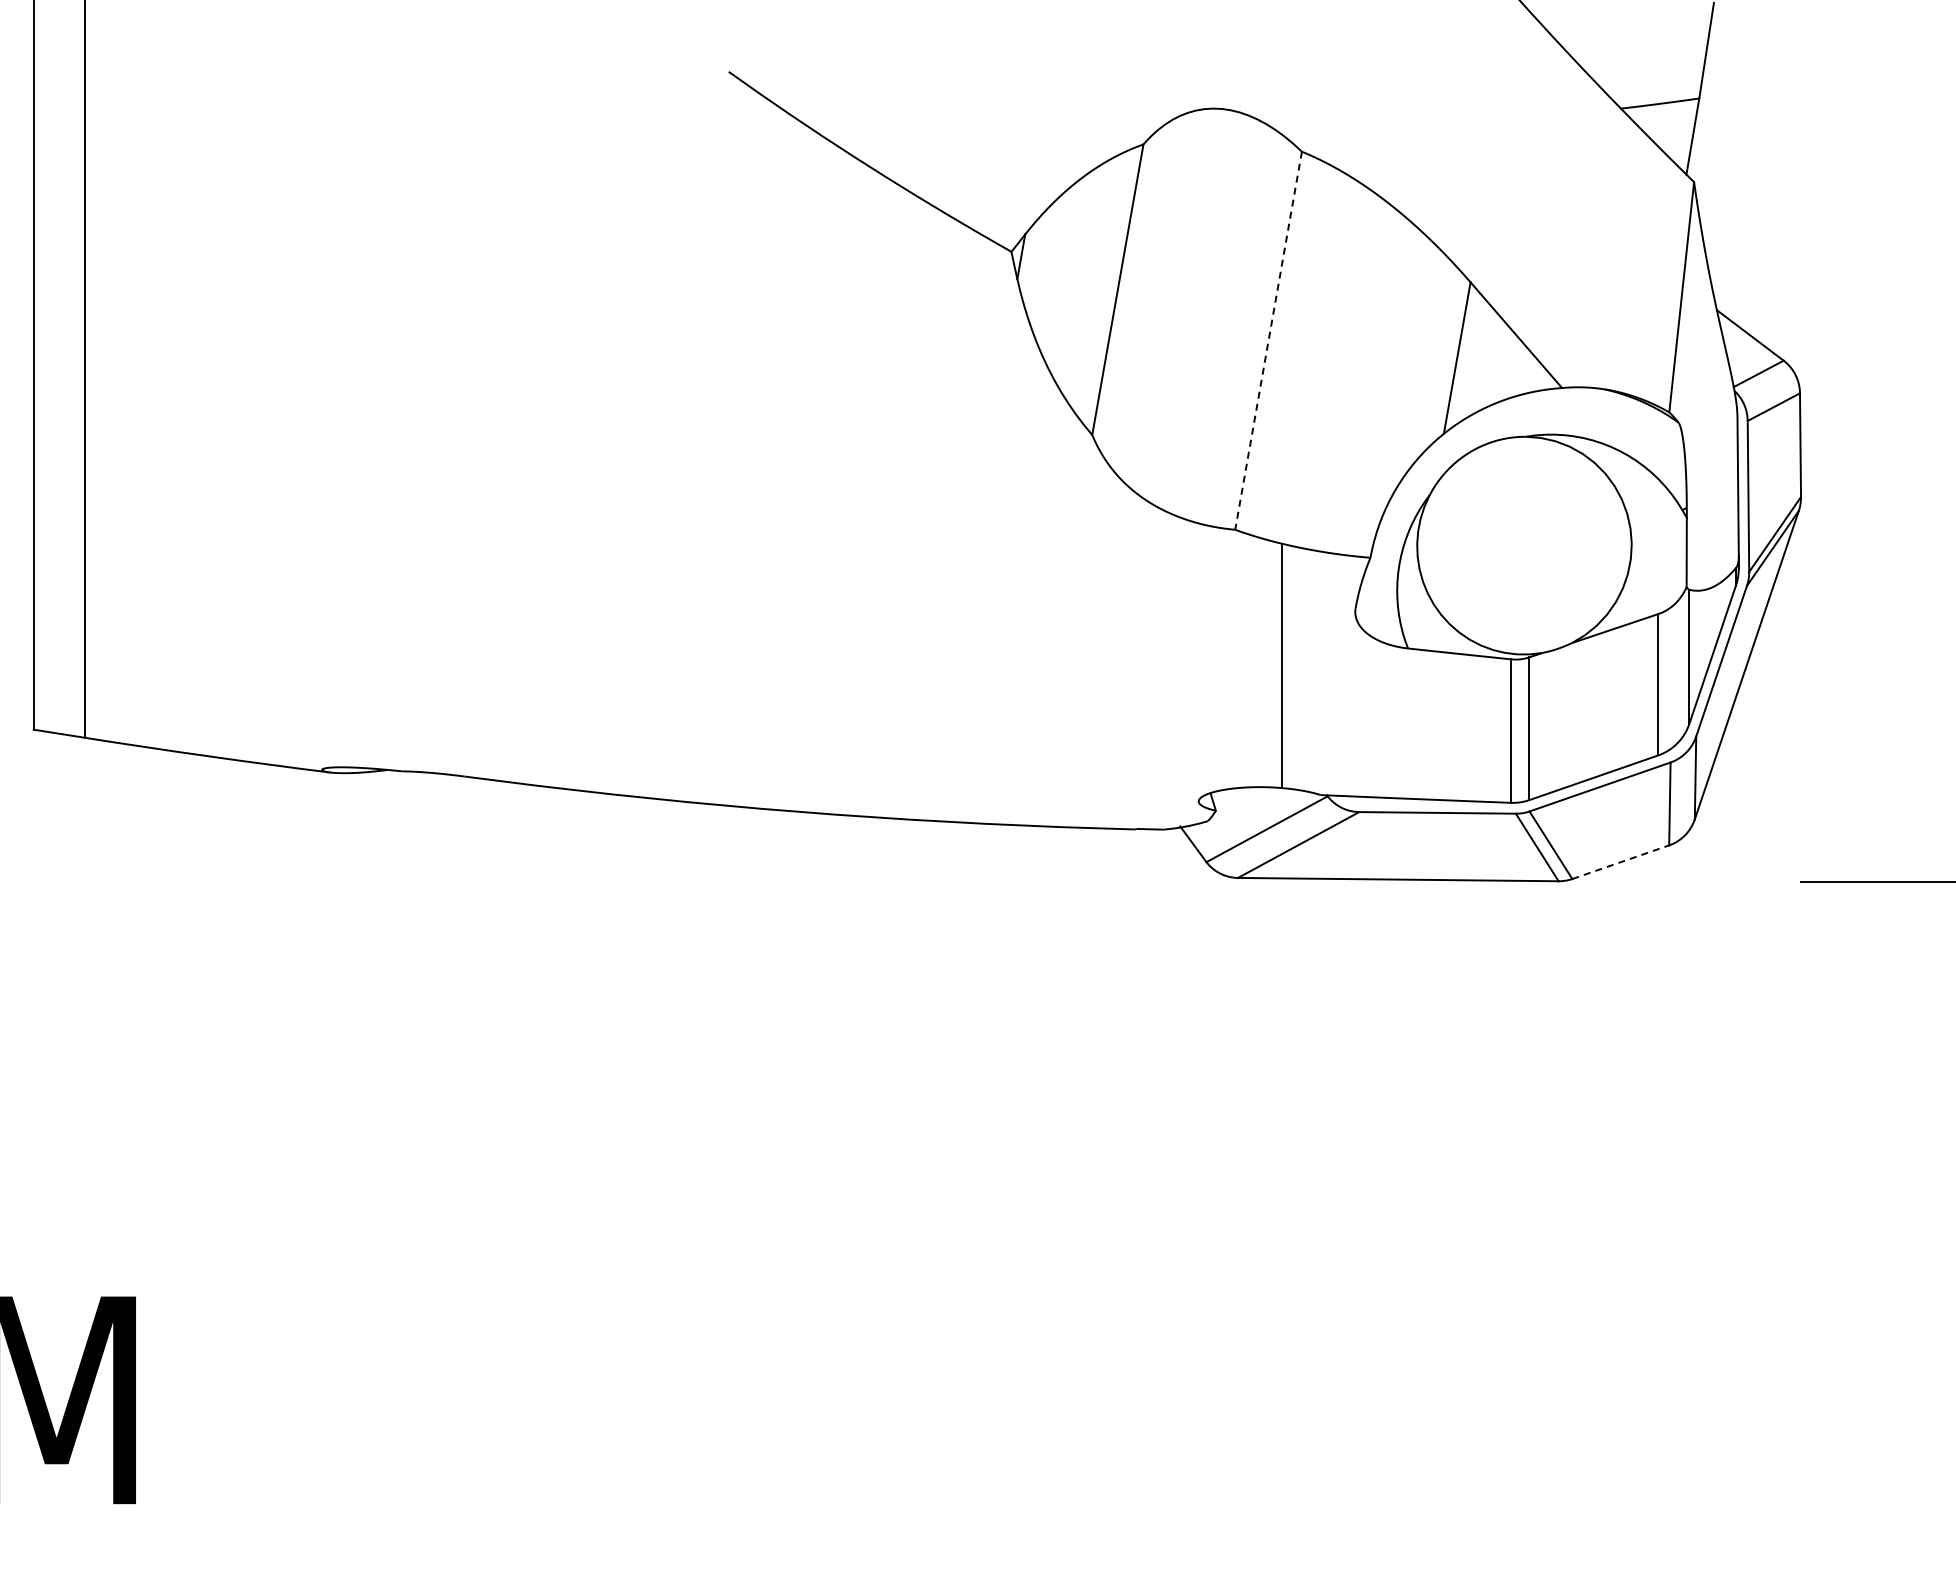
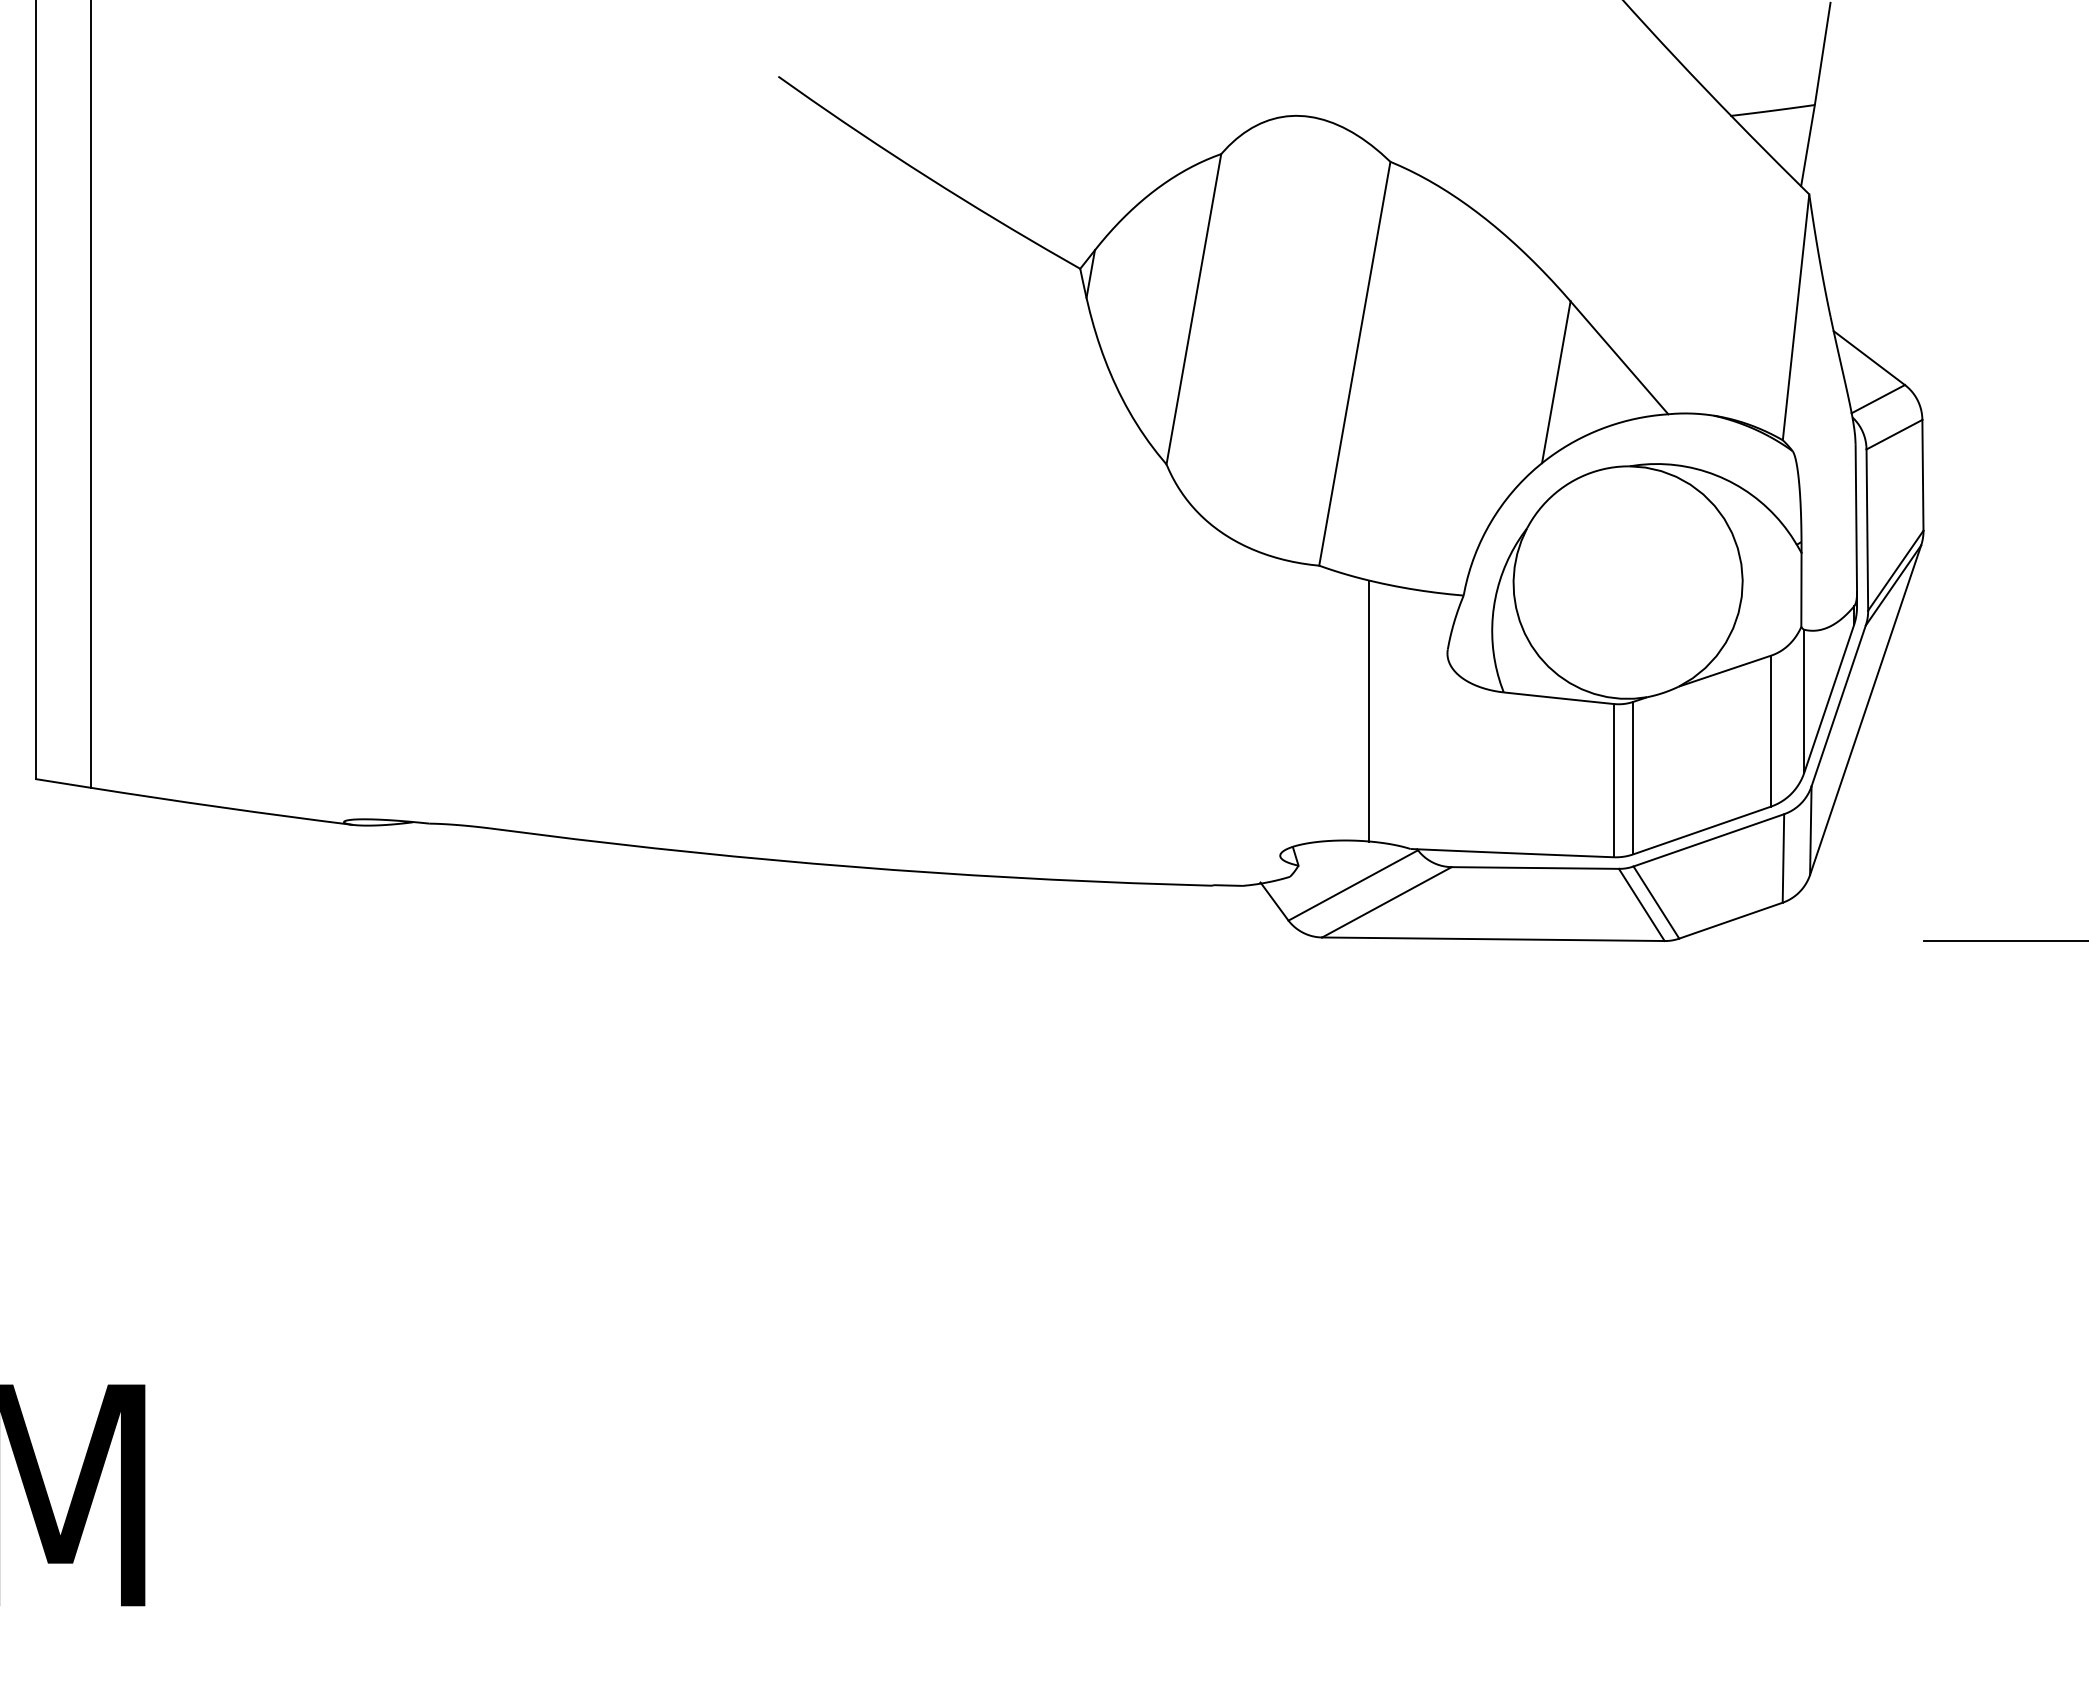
line: (1268, 340) -> (1354, 363), dashed -> solid
line: (1621, 862) -> (1731, 920), dashed -> solid

